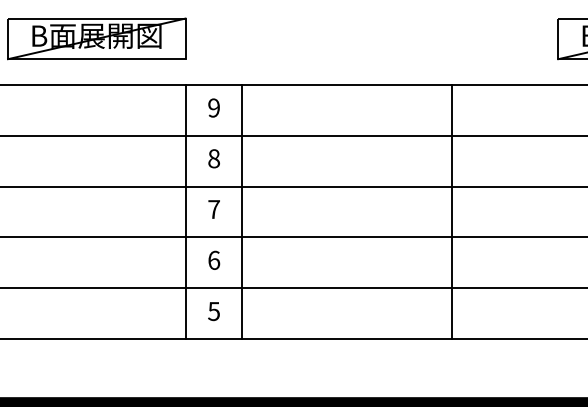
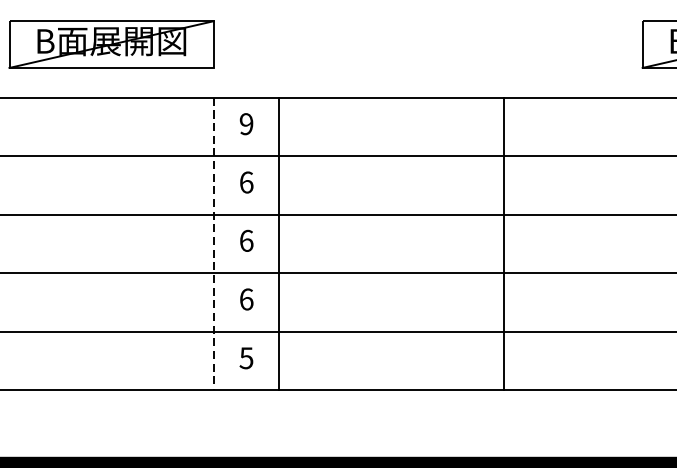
text: (214, 158) -> (247, 182), 8 -> 6
text: (214, 209) -> (247, 240), 7 -> 6
line: (186, 212) -> (214, 244), solid -> dashed
line: (452, 212) -> (503, 244), moved

